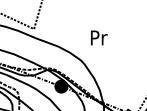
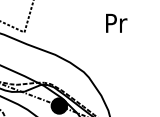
text: (99, 37) -> (116, 22), moved

